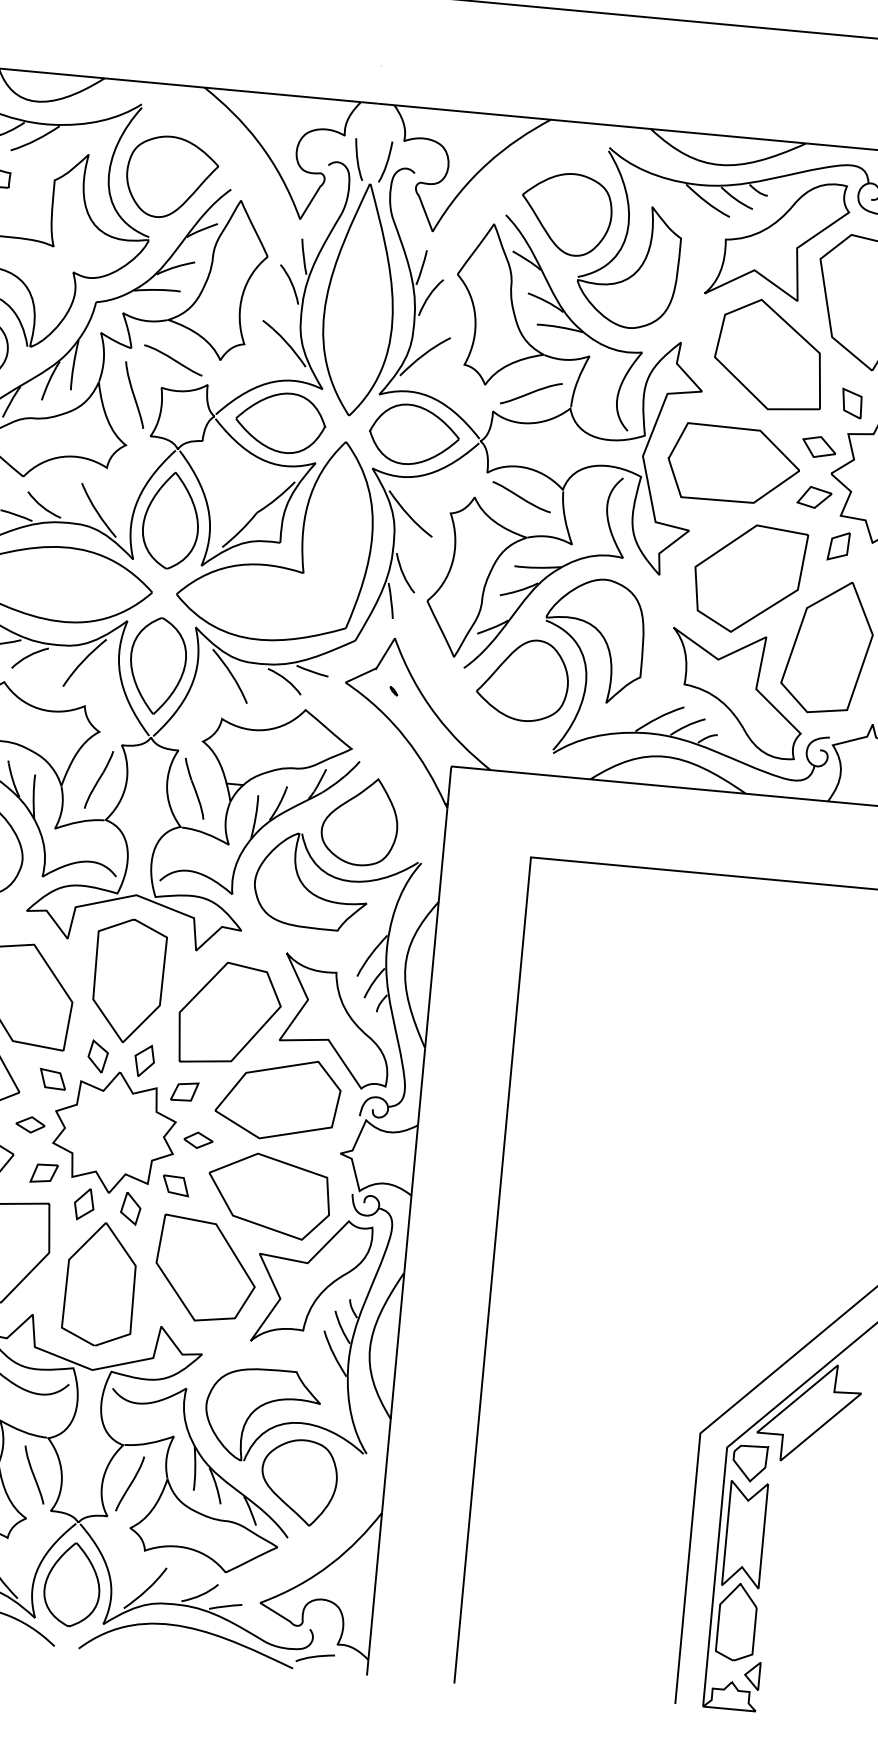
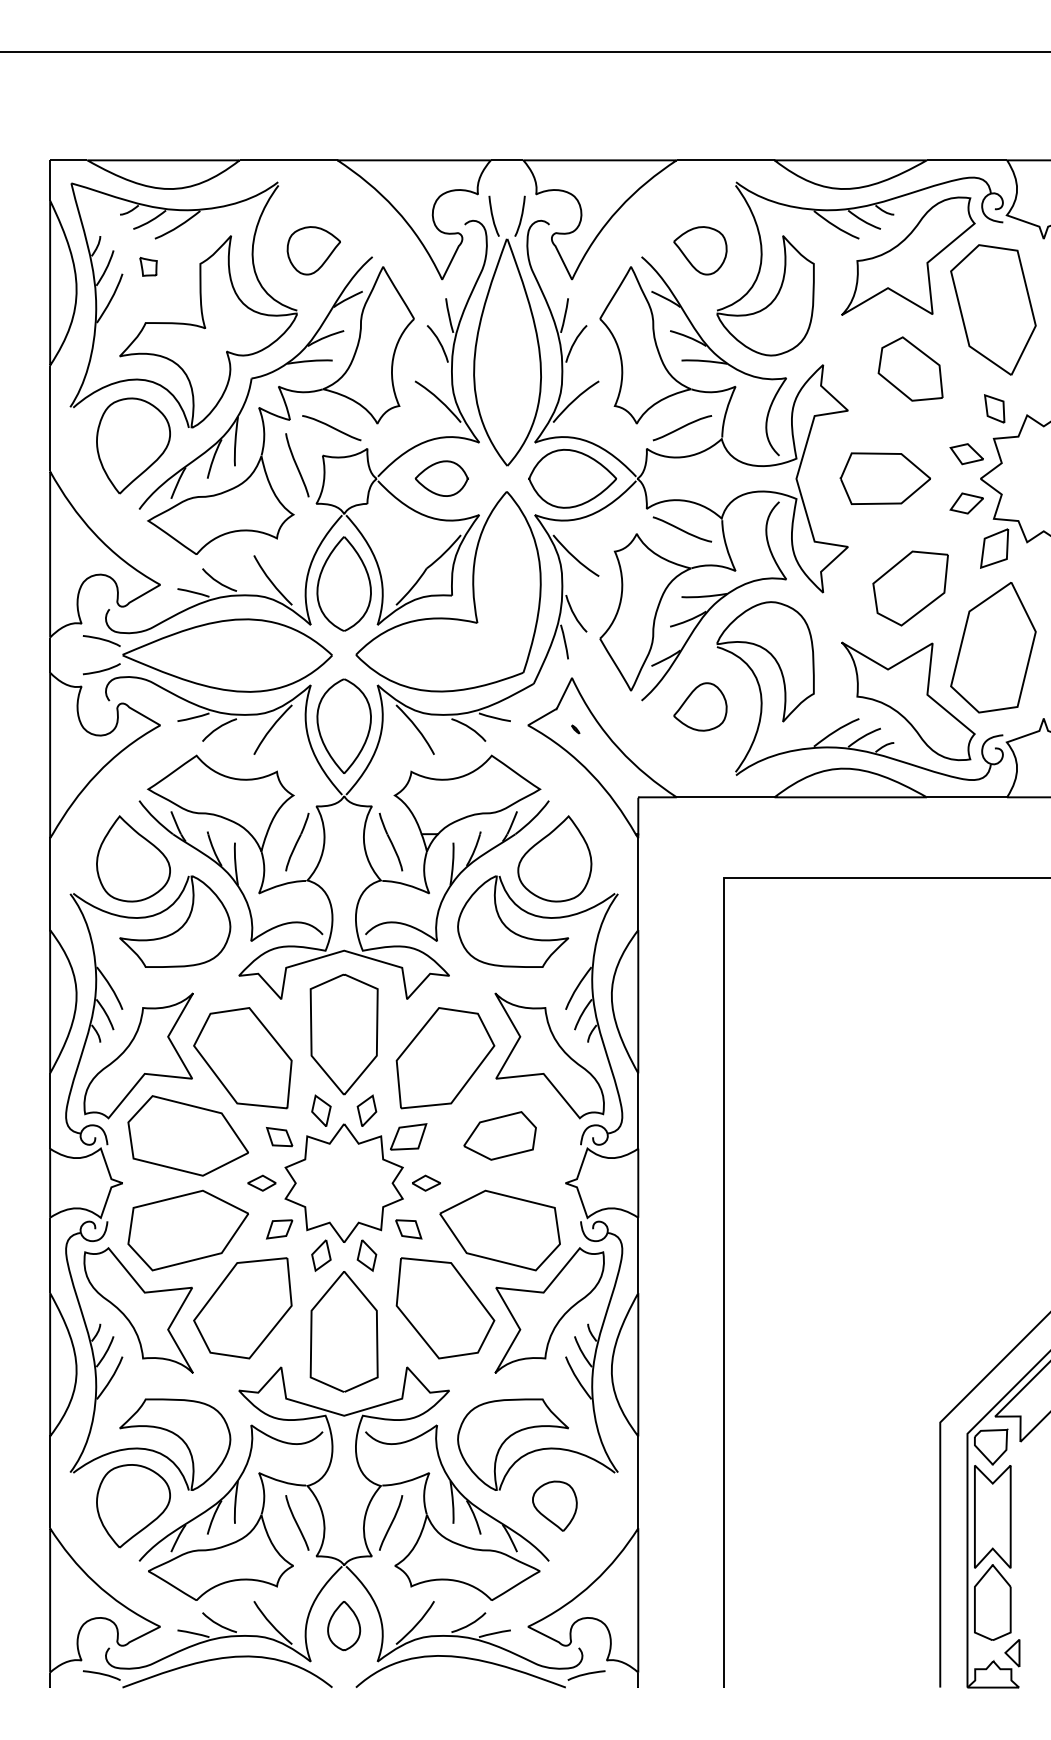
part: (171, 177) -> (313, 250), size x0.6
part: (566, 214) -> (700, 250), size x0.6
part: (769, 354) -> (910, 368), size x0.6
part: (280, 422) -> (441, 478), size x0.6
part: (733, 464) -> (885, 478), size x0.7
part: (838, 546) -> (994, 548), size x1.4
part: (749, 579) -> (910, 588), size x0.7
part: (523, 679) -> (700, 706), size x0.6
part: (184, 1092) -> (408, 1137), size x1.4
part: (277, 1098) -> (499, 1135), size x0.6
part: (298, 1482) -> (554, 1506), size x0.6
part: (71, 1584) -> (343, 1625), size x0.6

